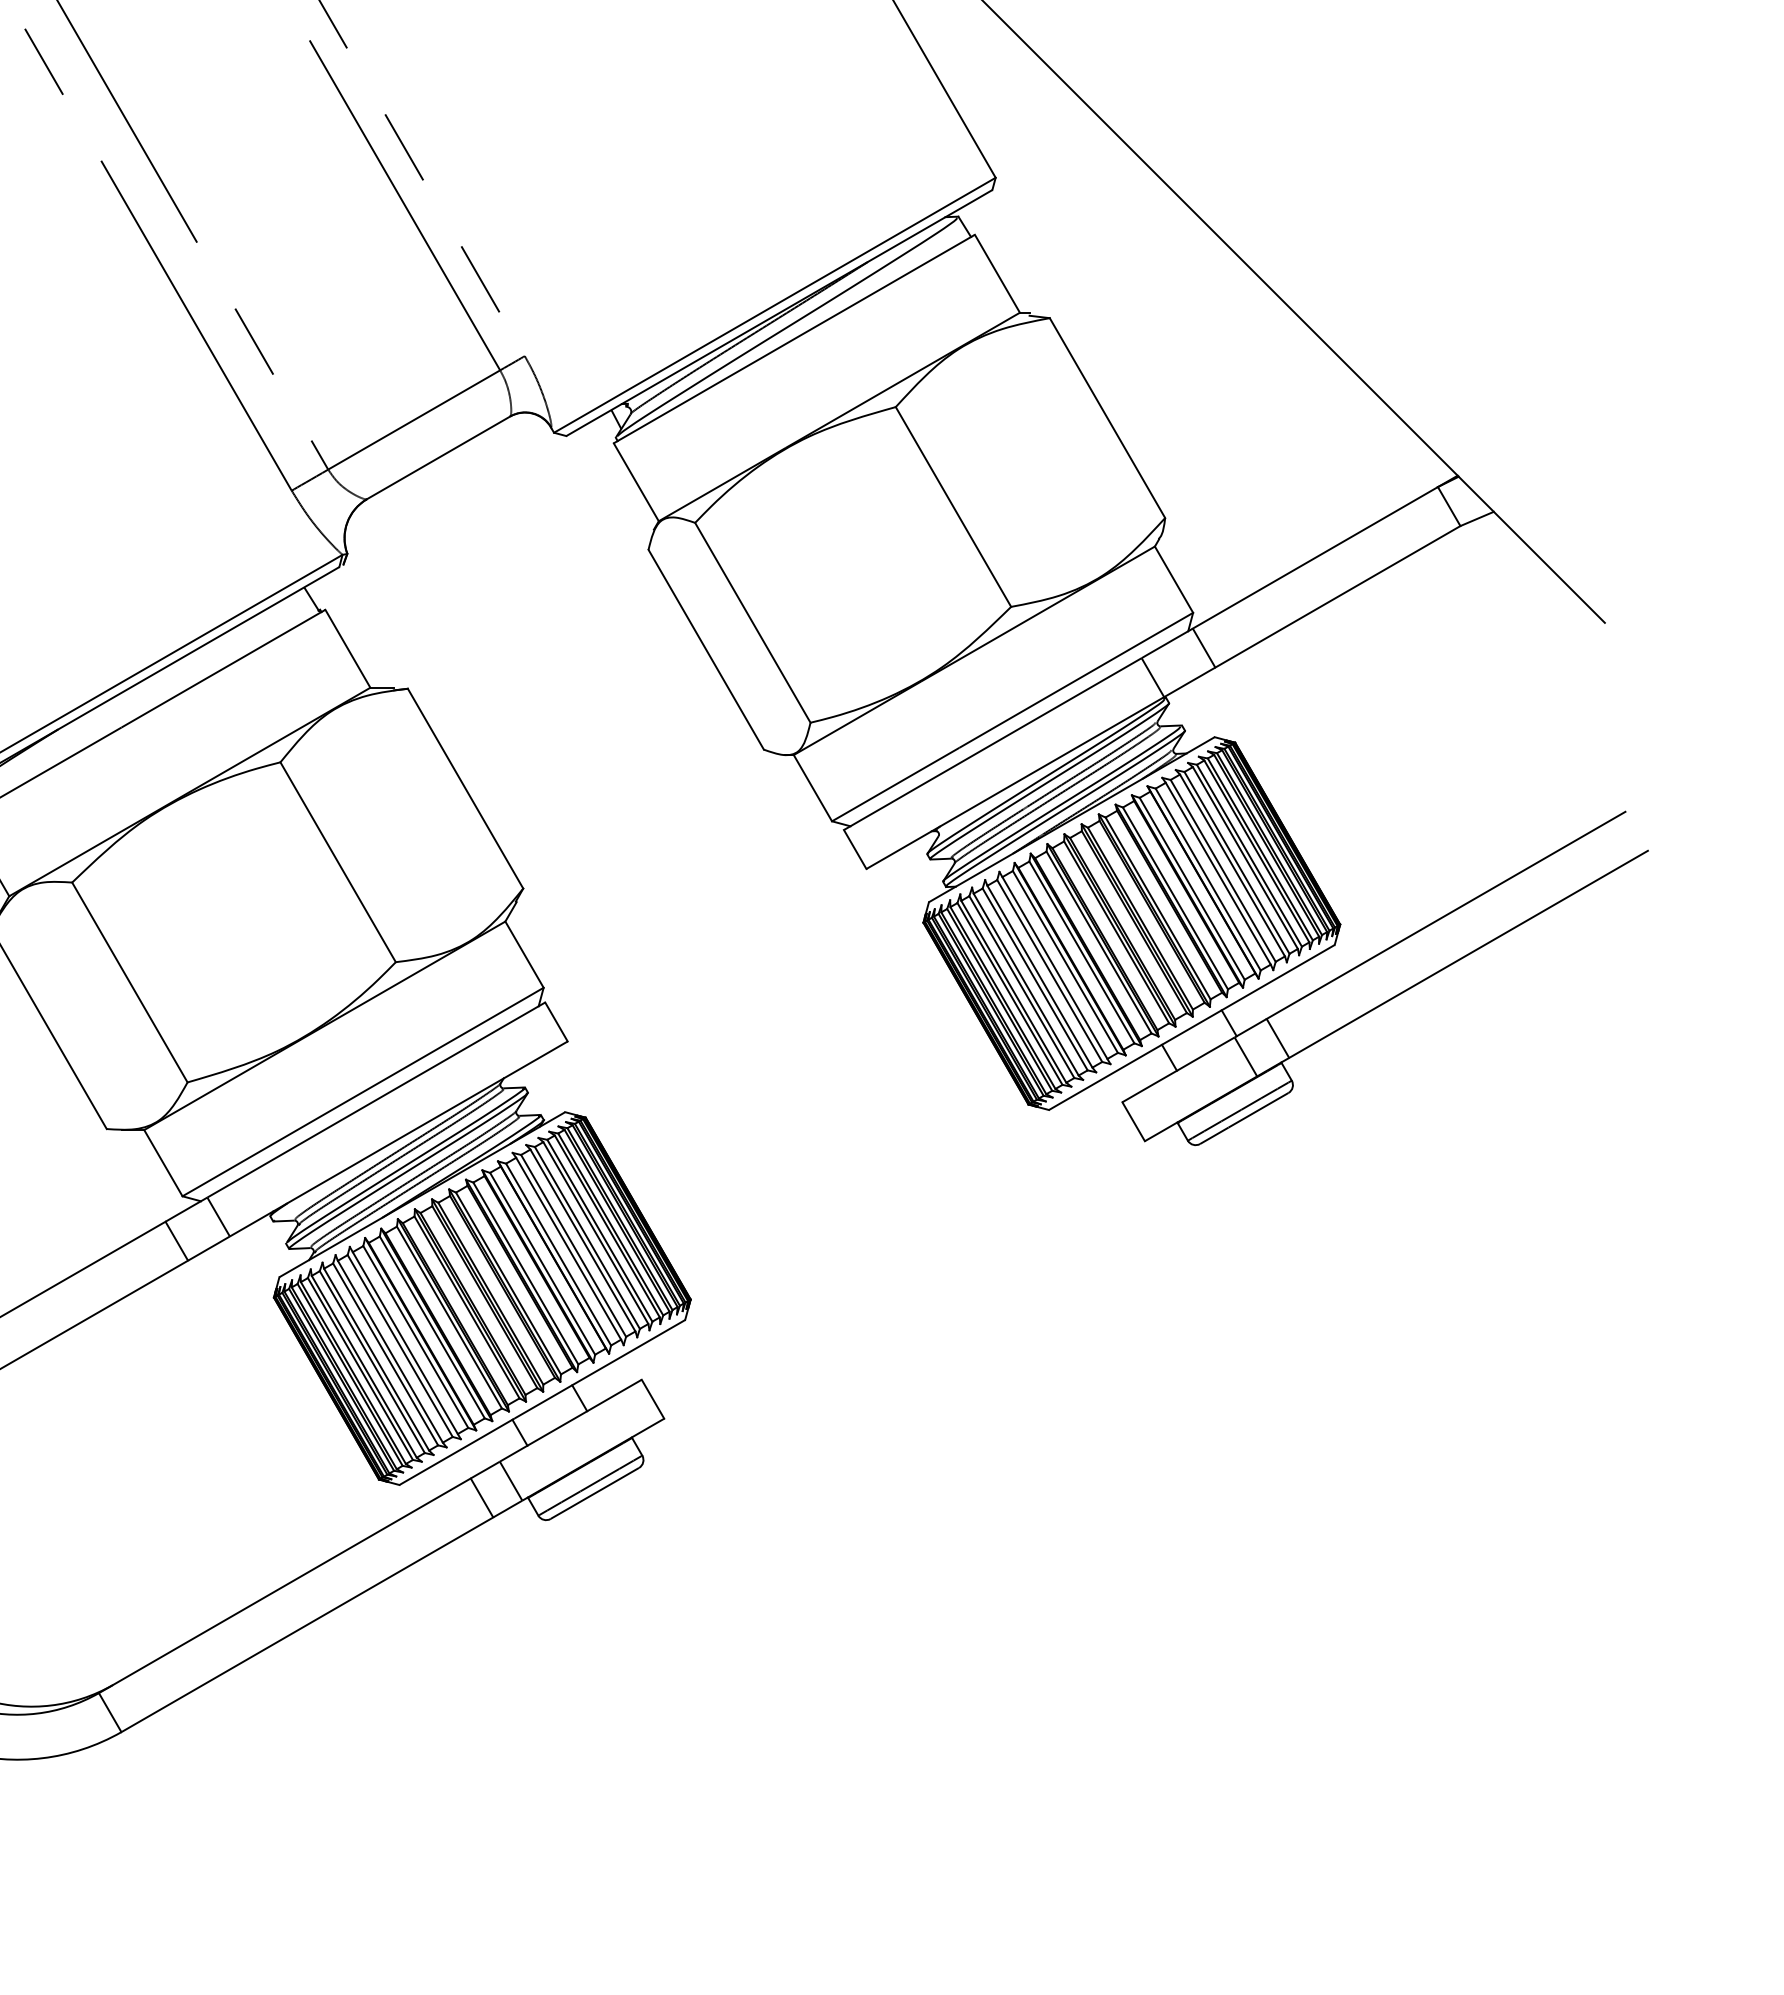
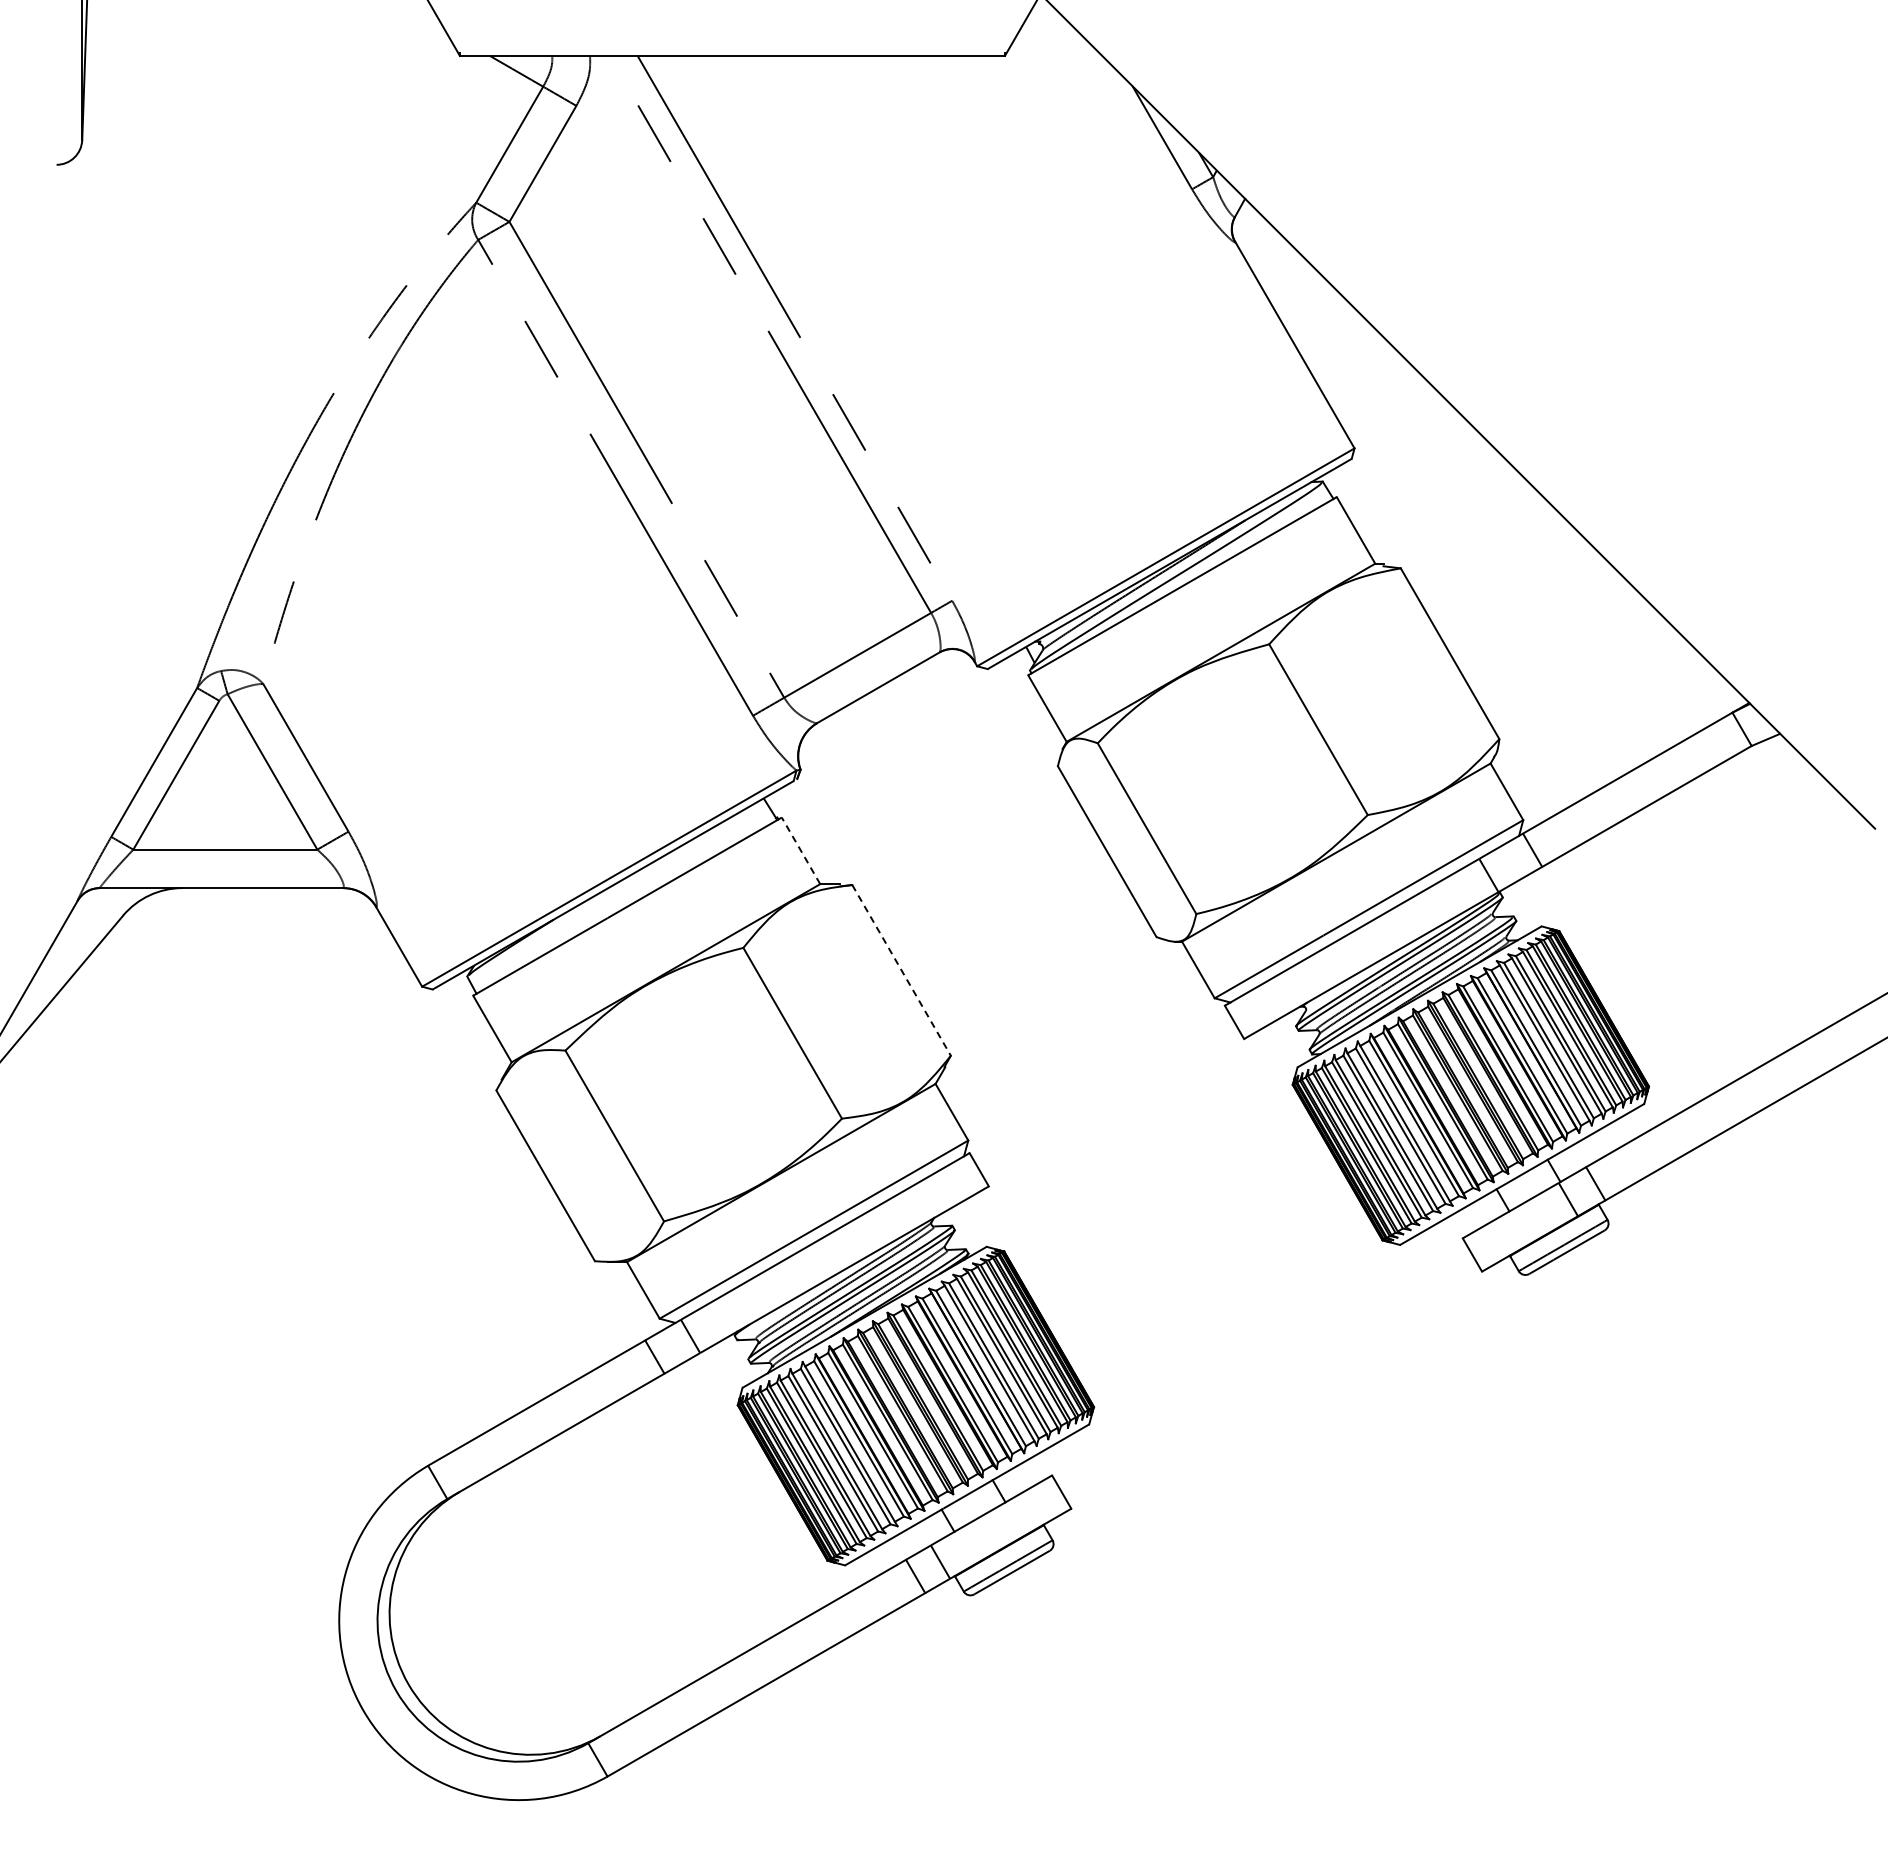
line: (347, 648) -> (800, 850), solid -> dashed
line: (465, 788) -> (901, 970), solid -> dashed

